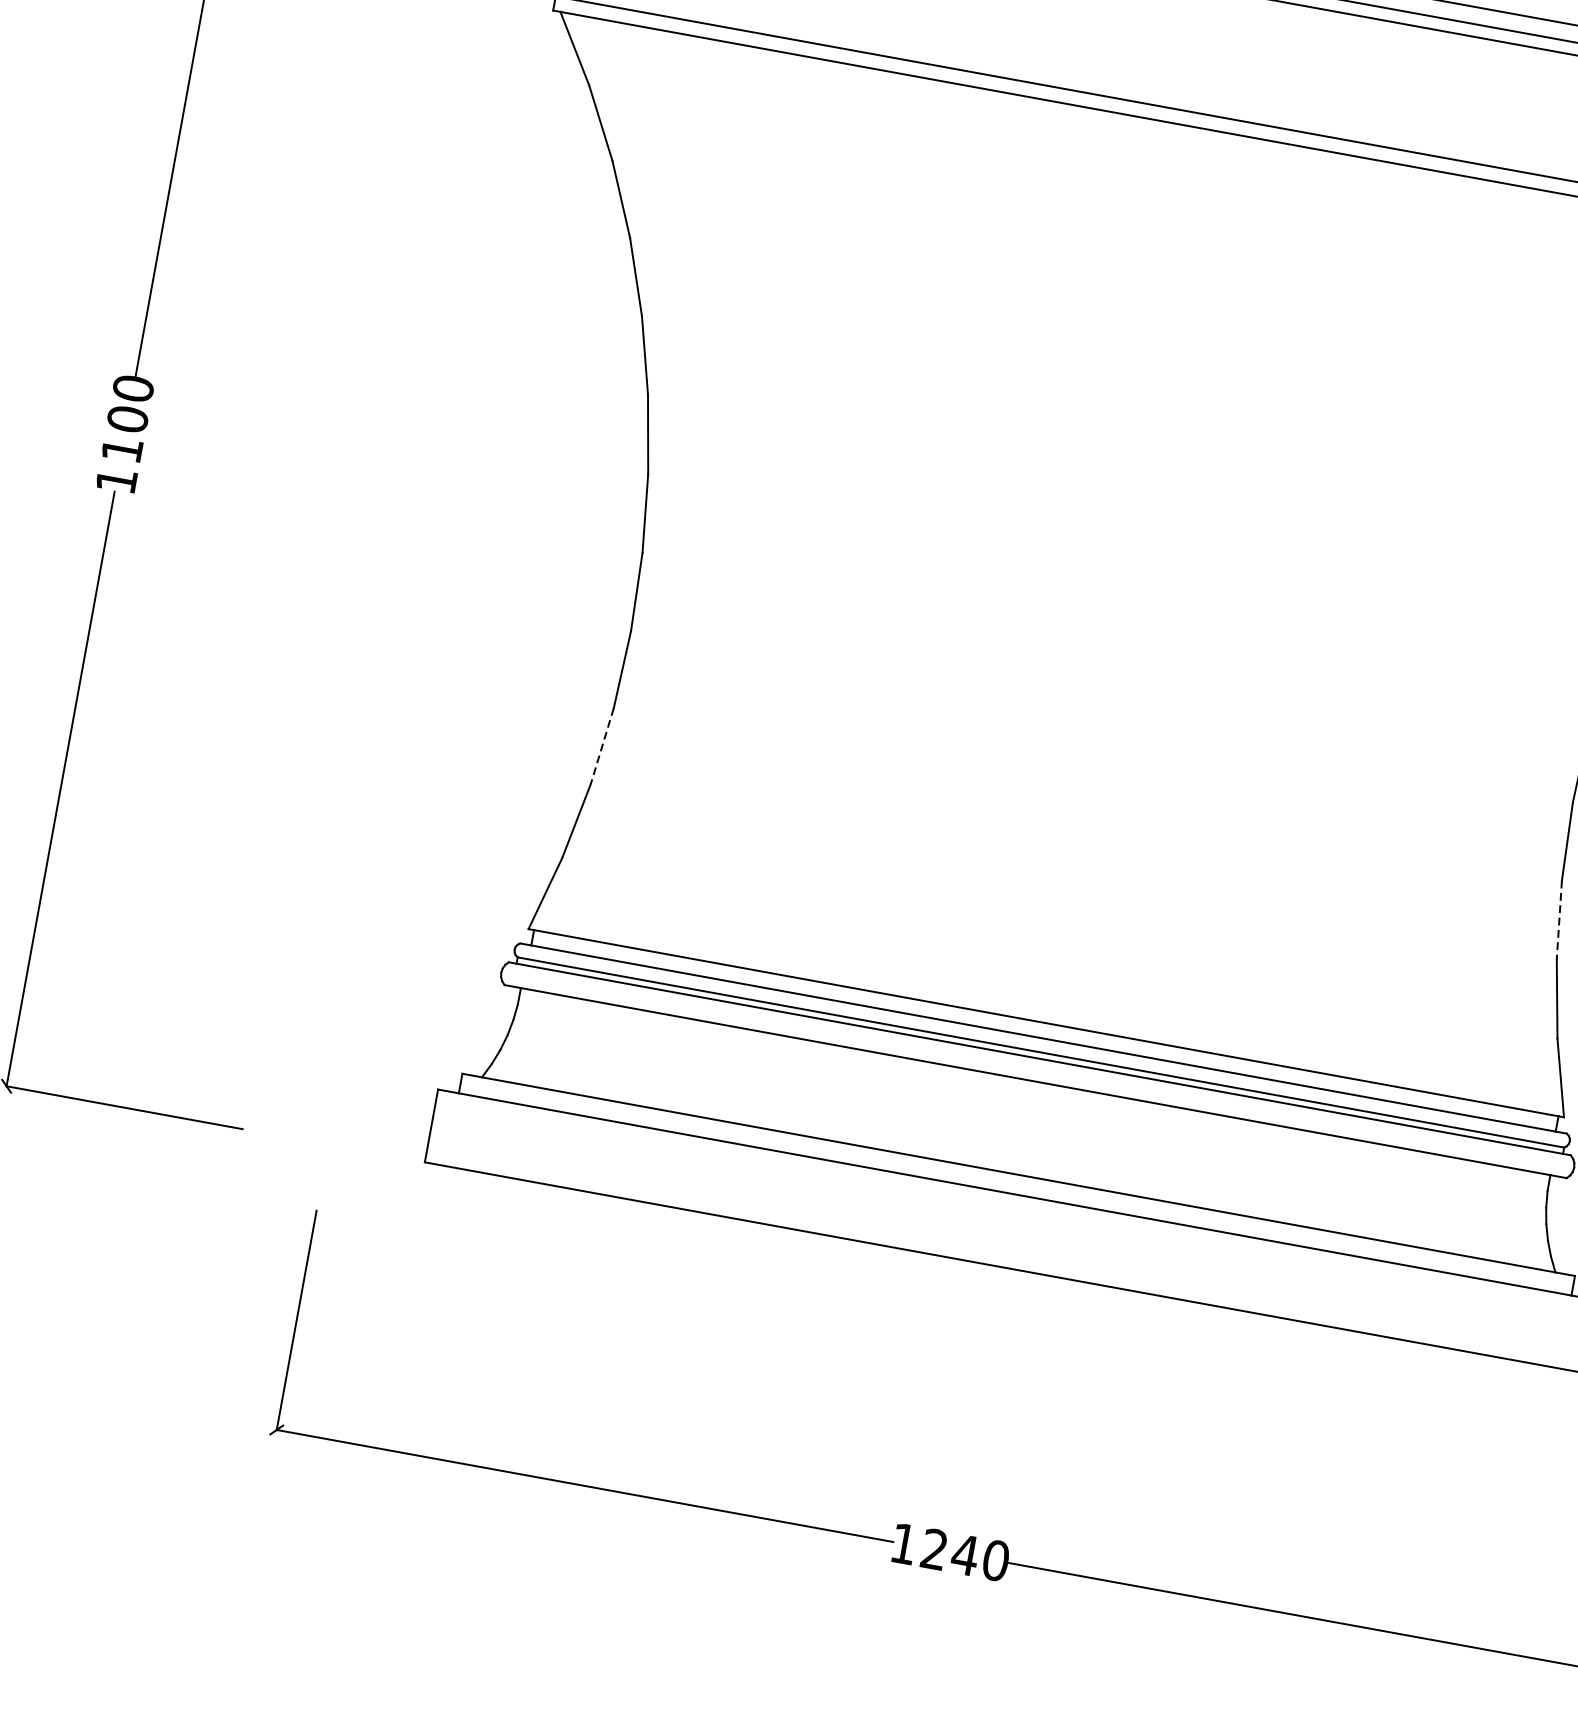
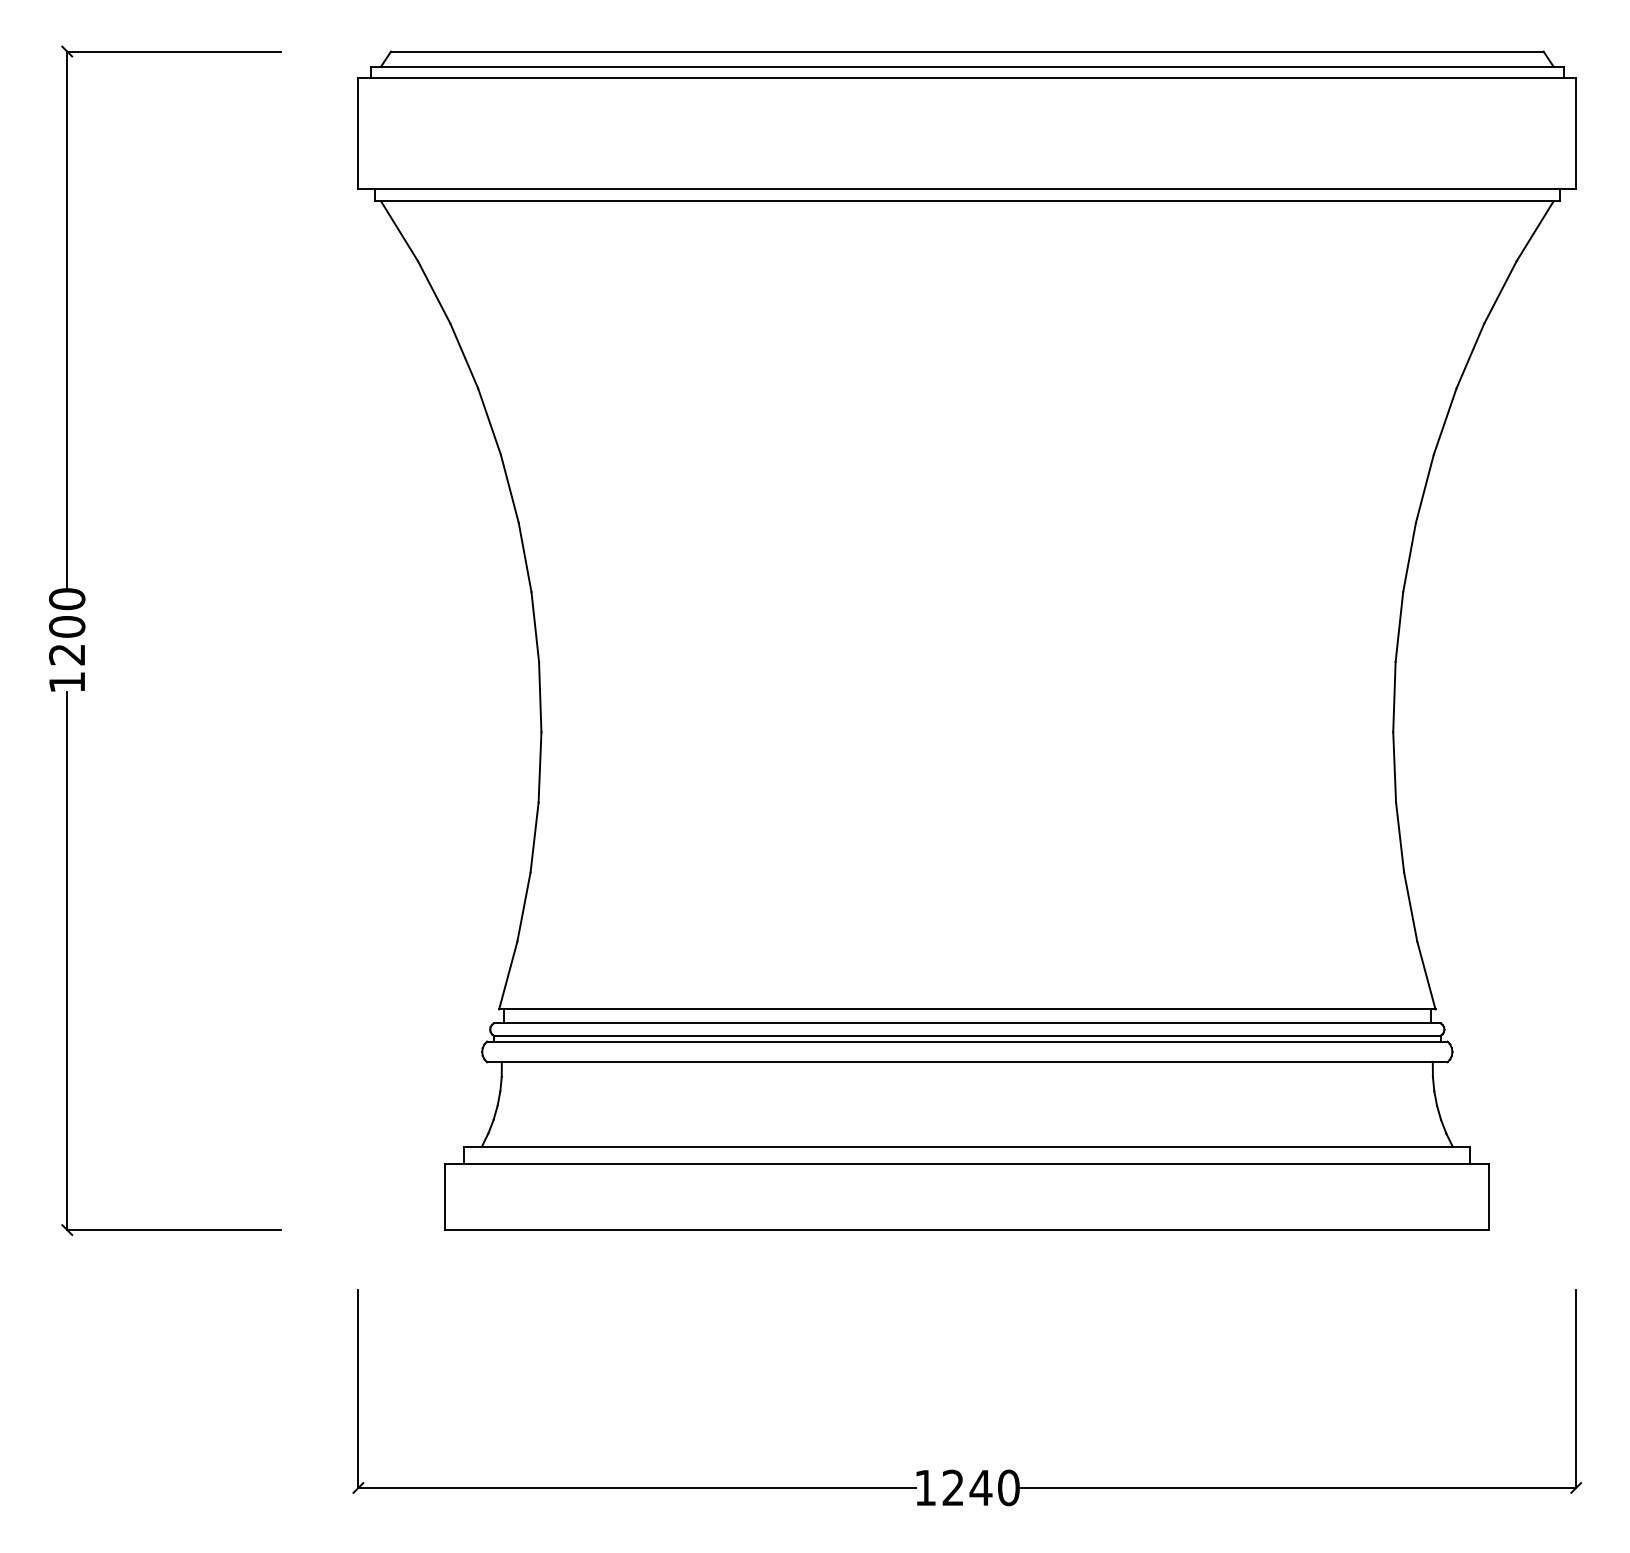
text: (121, 449) -> (66, 654), 1100 -> 1200
line: (602, 746) -> (534, 837), dashed -> solid
line: (1559, 920) -> (1400, 837), dashed -> solid

